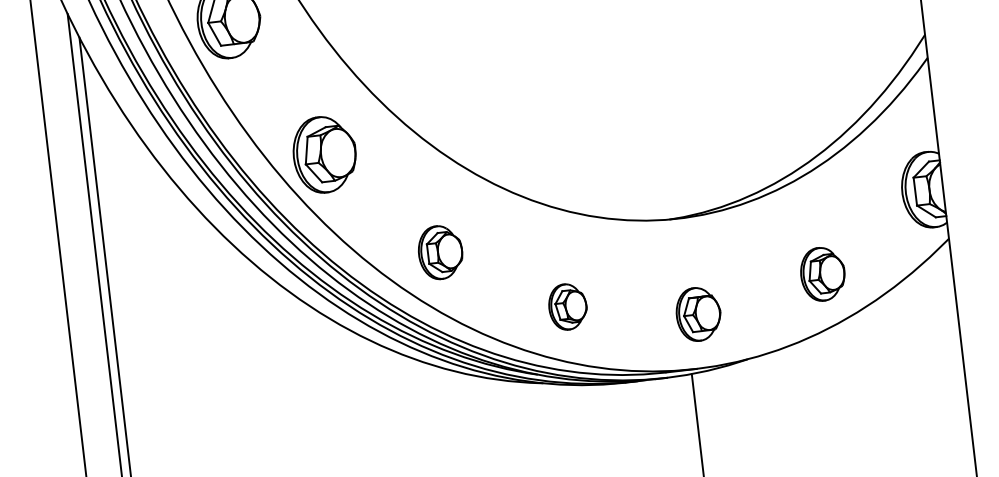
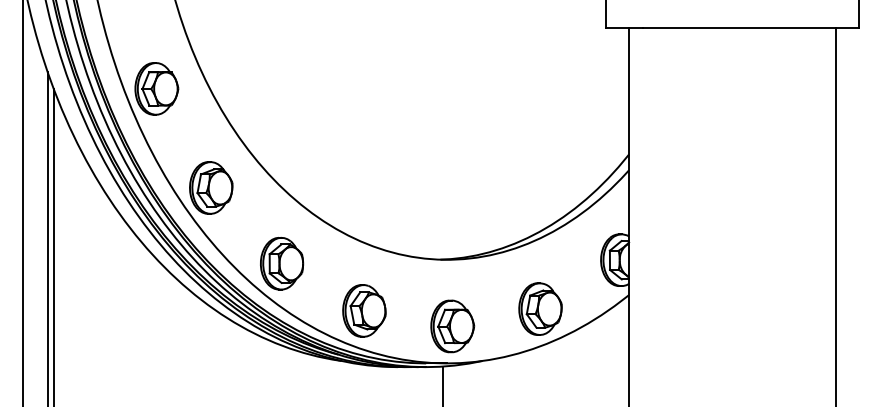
part: (441, 252) -> (282, 263), size x1.43
part: (822, 273) -> (540, 308), size x1.43
part: (567, 306) -> (364, 310), size x1.67
part: (698, 314) -> (452, 326), size x1.43

